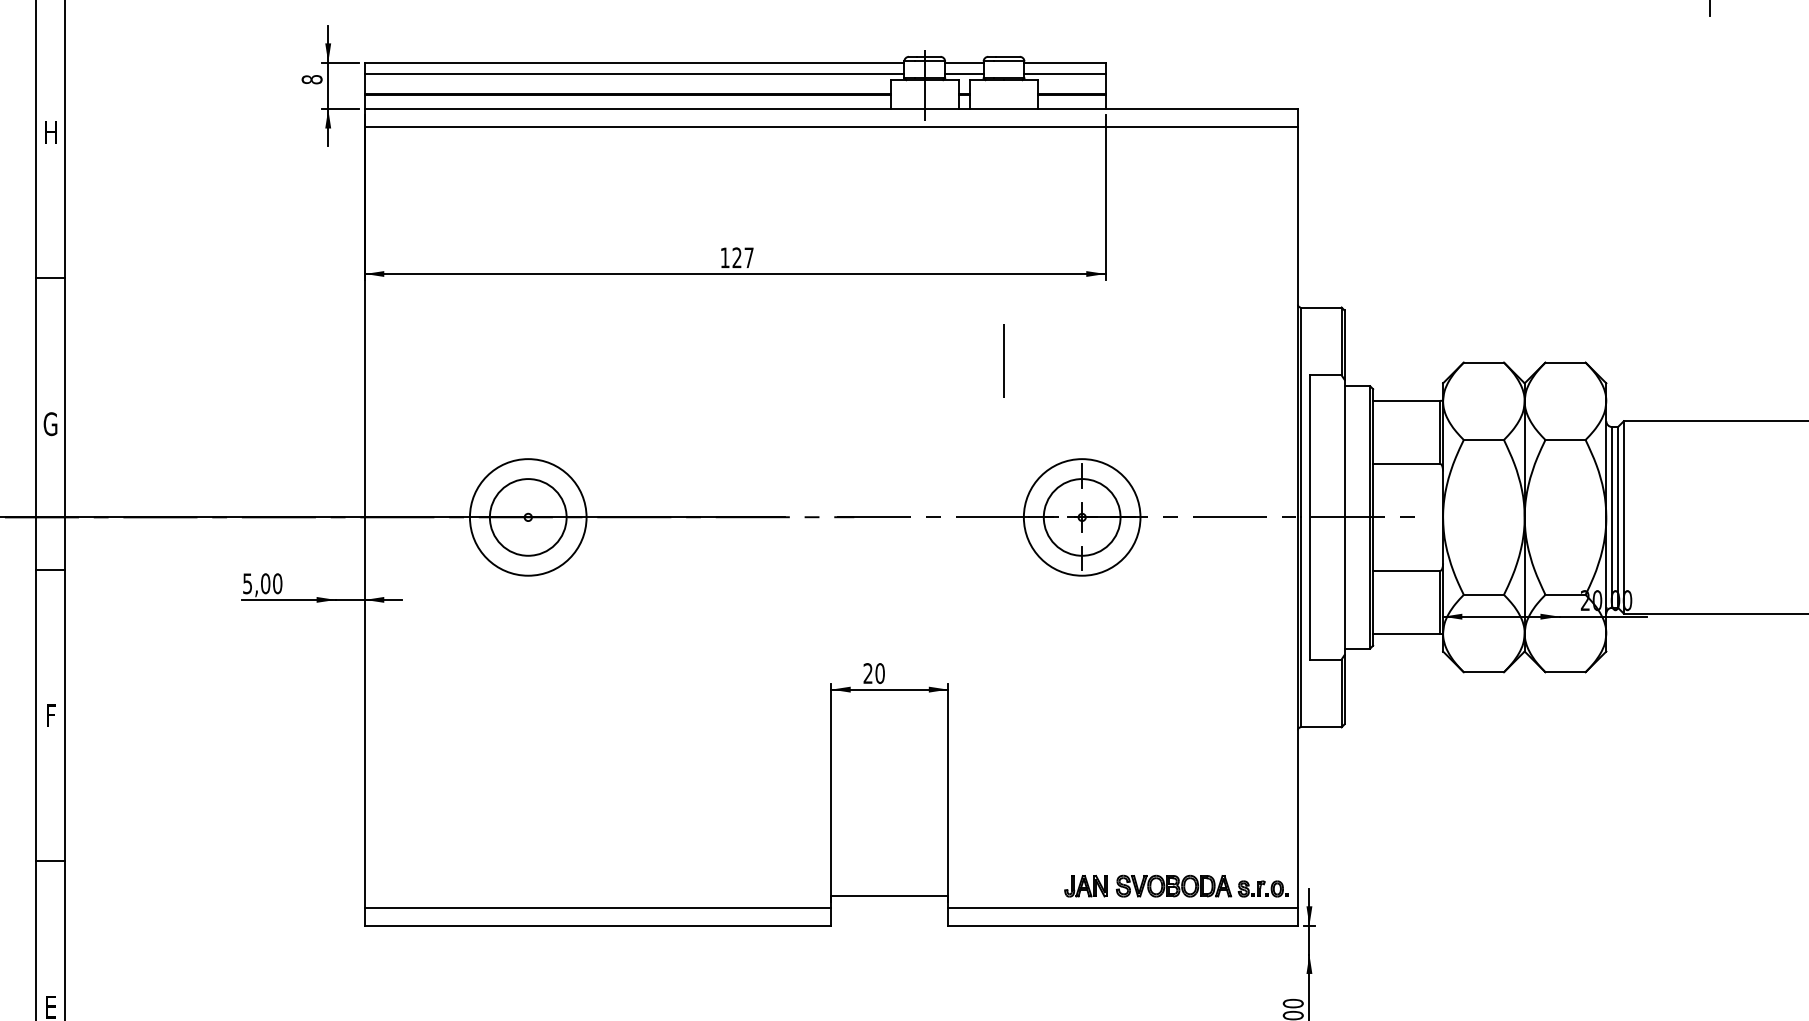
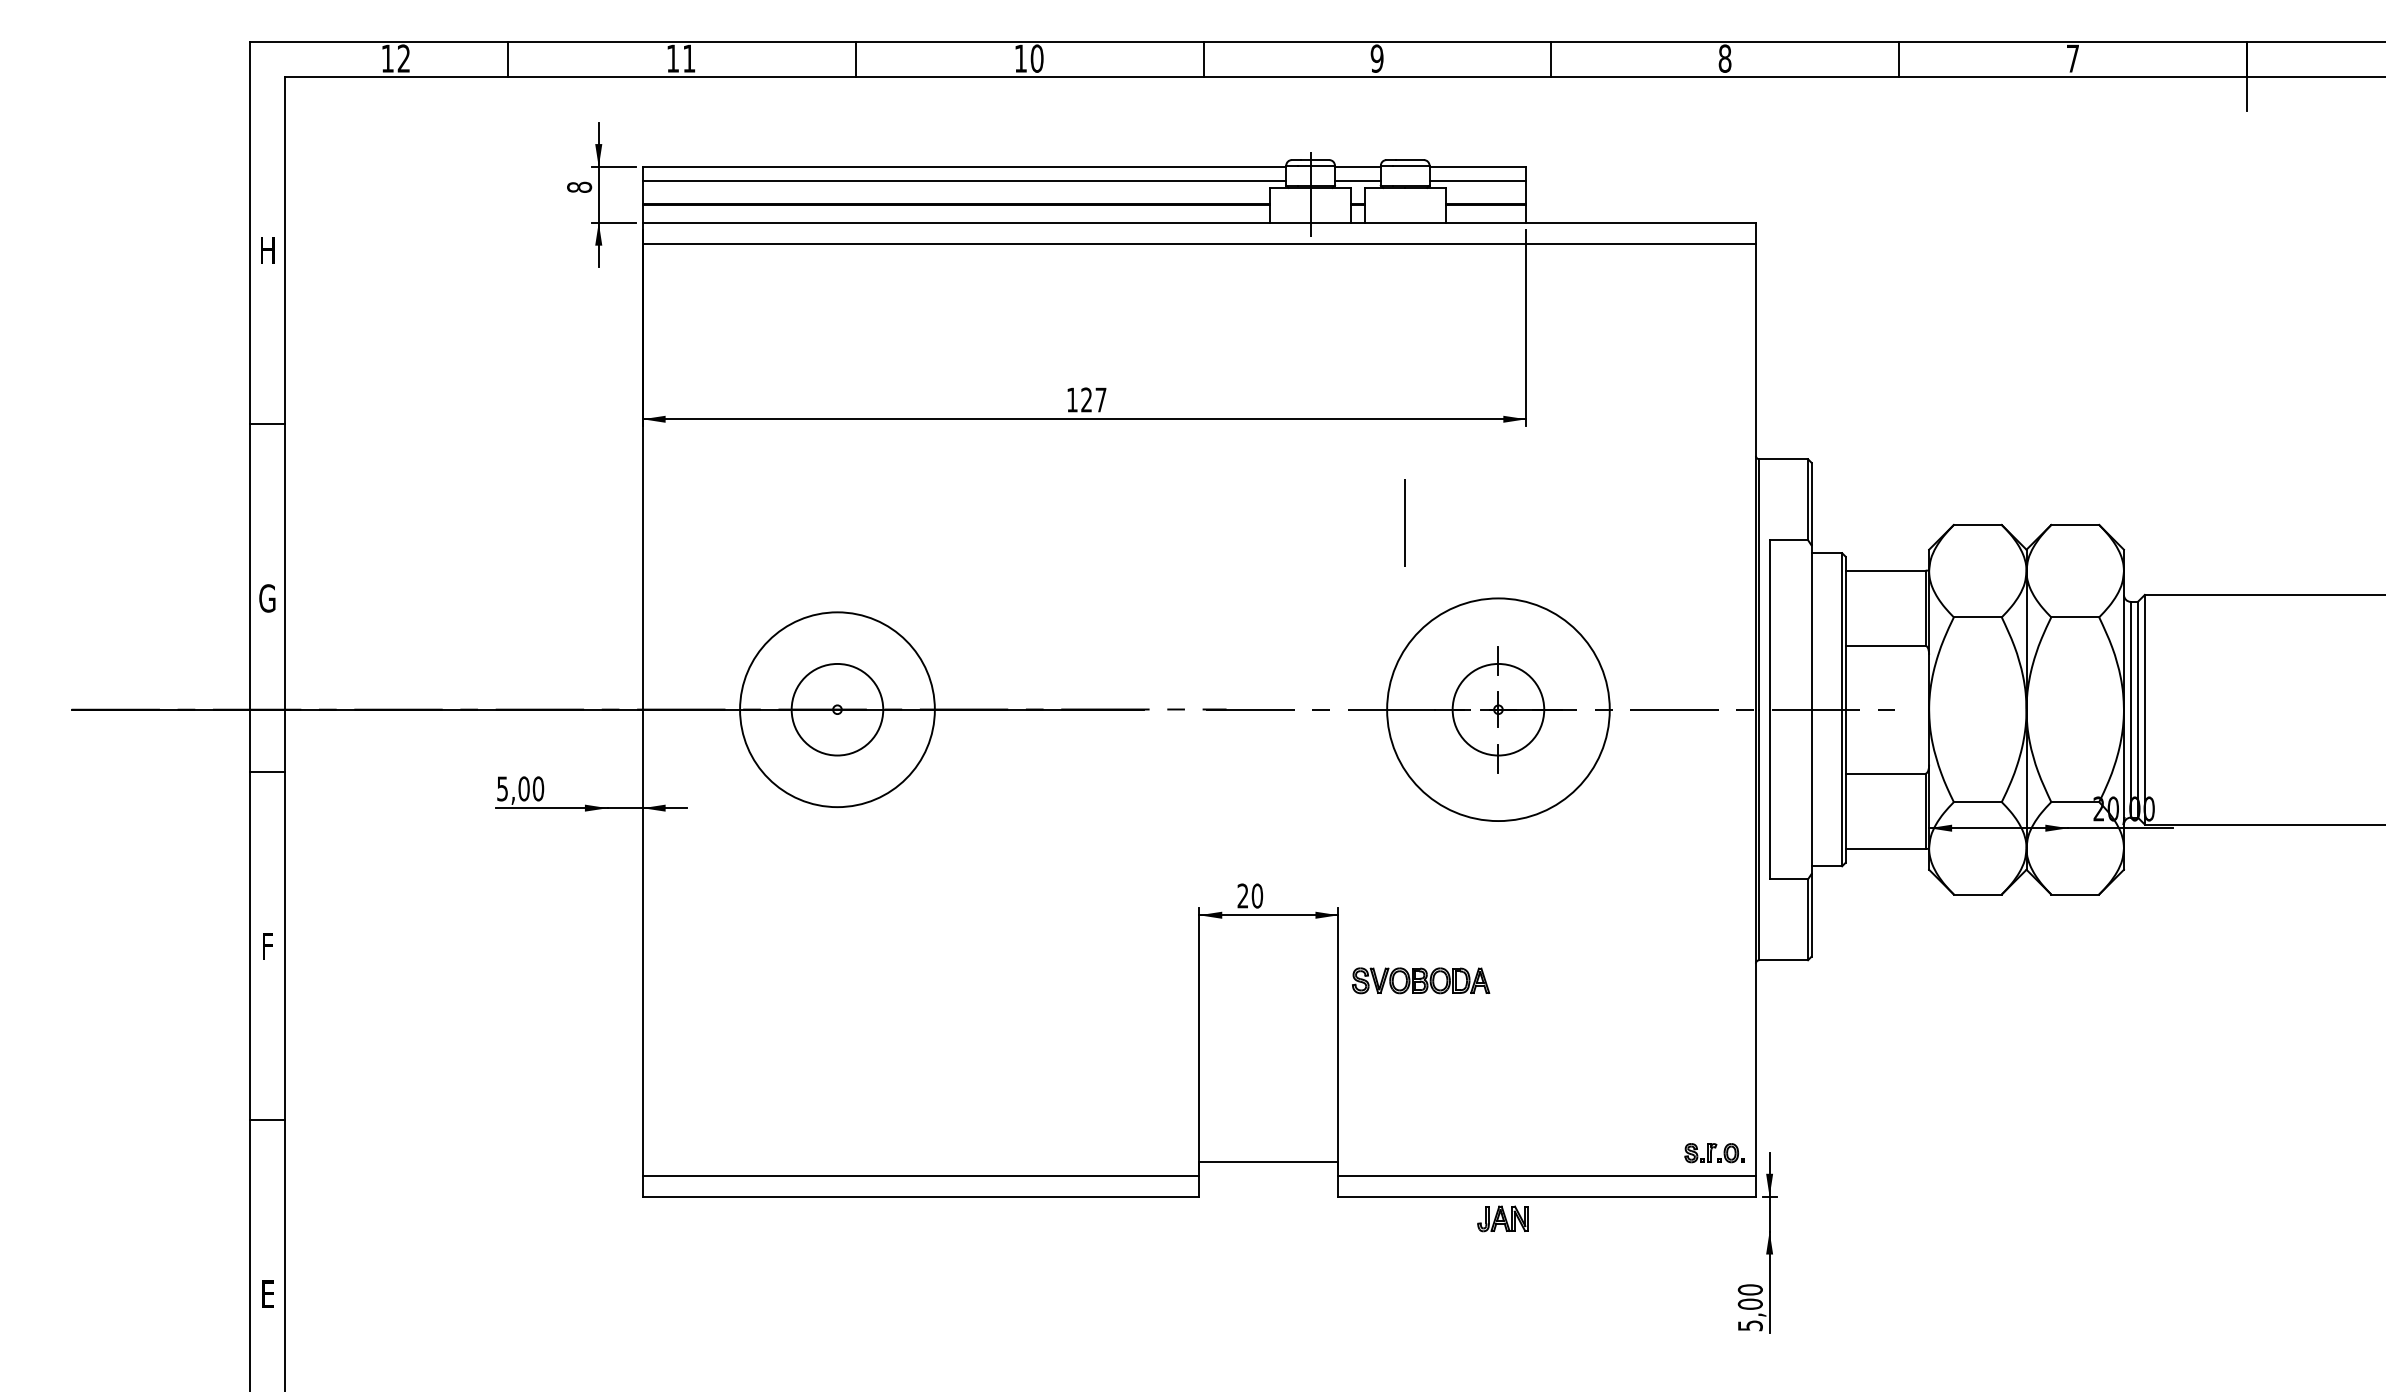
circle: (528, 517) -> (837, 709), size x1.4
circle: (1082, 517) -> (1498, 709), size x1.6
part: (1085, 885) -> (1502, 1218), moved
part: (1174, 885) -> (1421, 980), moved

